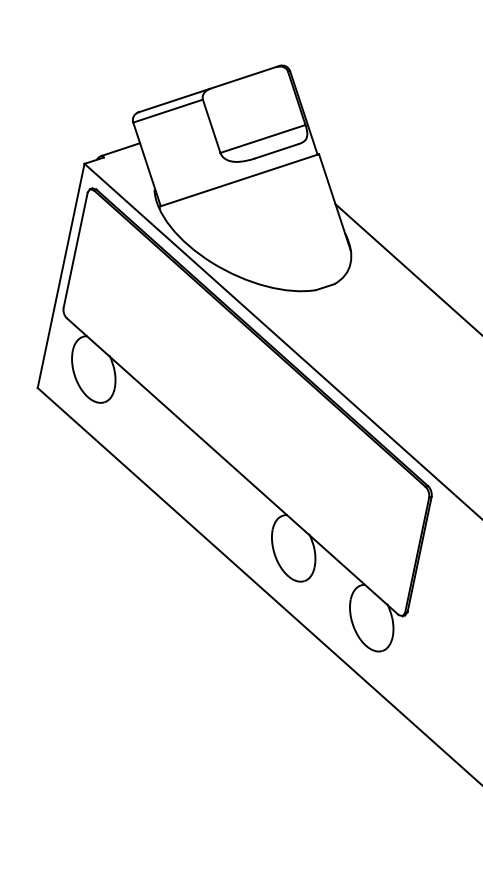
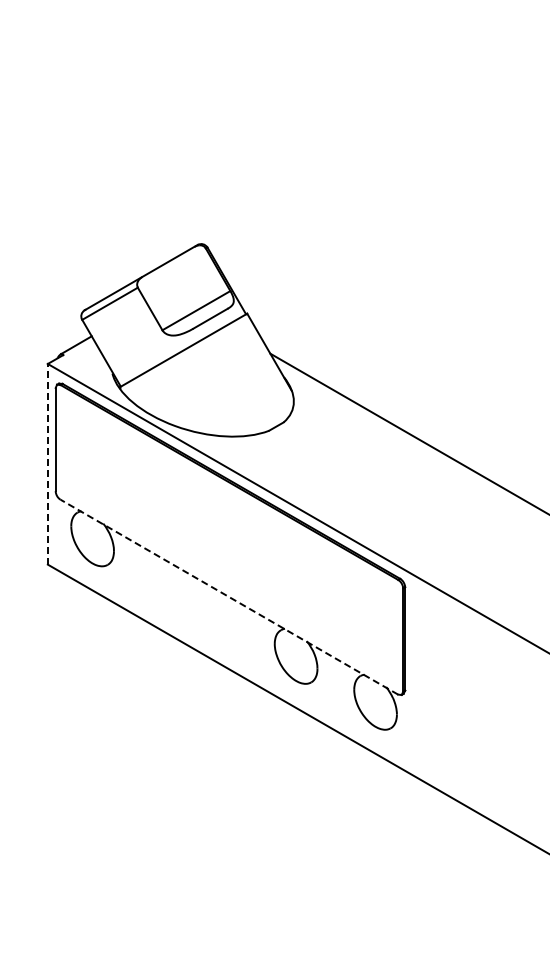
line: (60, 274) -> (47, 463), solid -> dashed
line: (232, 467) -> (229, 597), solid -> dashed

